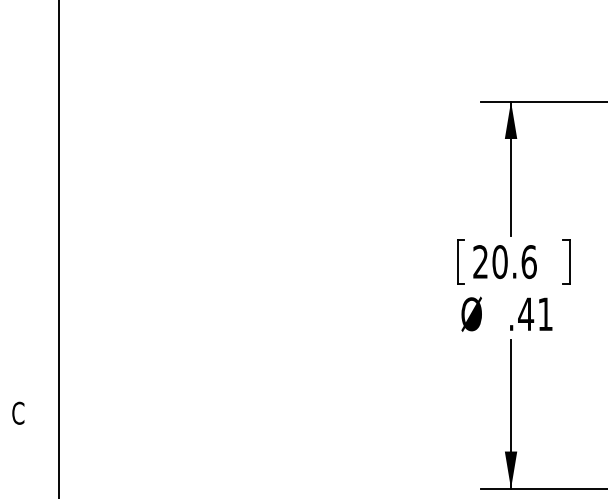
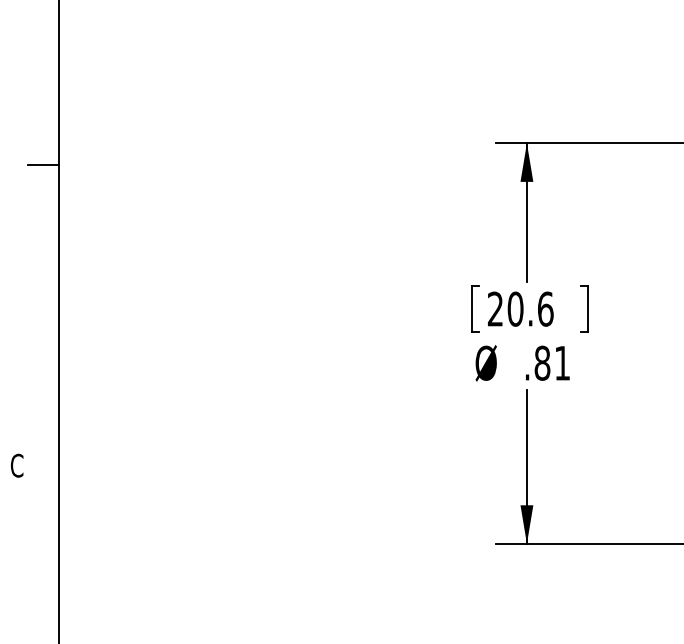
line: (42, 123) -> (42, 165), added
text: (526, 313) -> (542, 362), .41 -> .81

